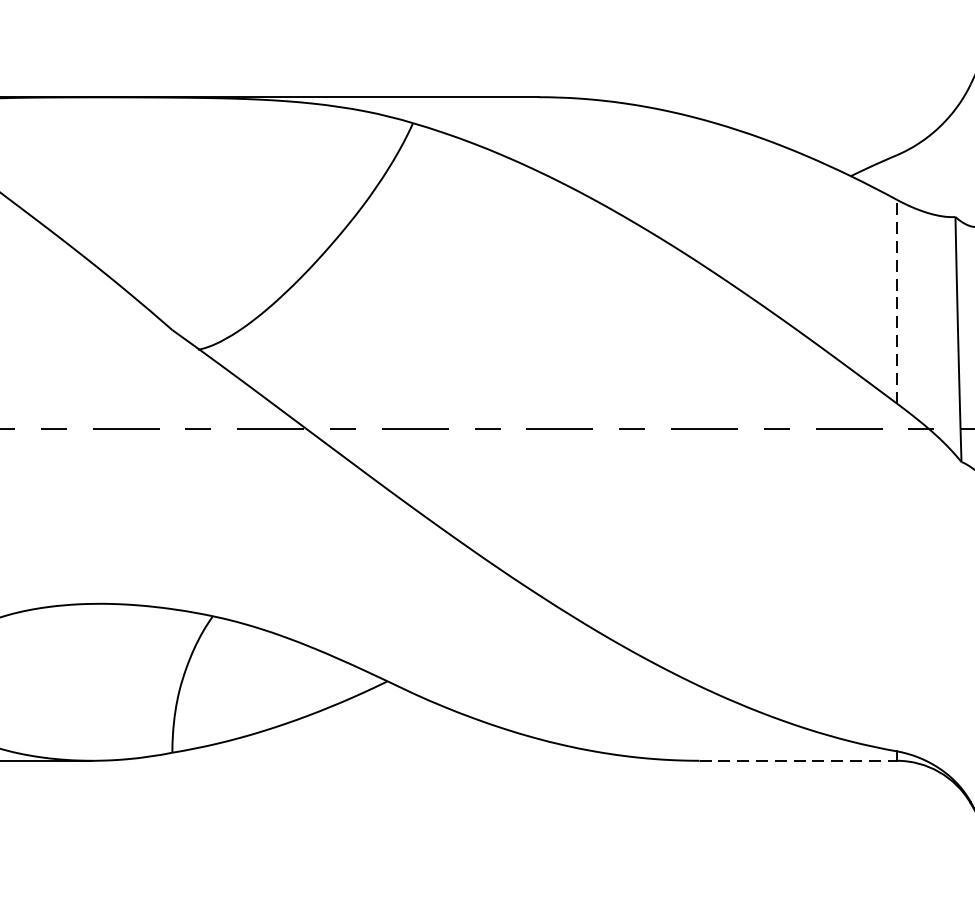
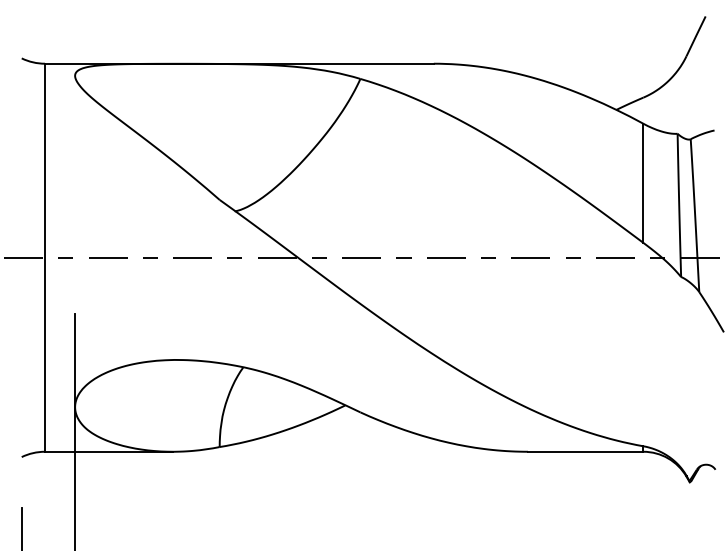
line: (897, 302) -> (643, 183), dashed -> solid
line: (797, 760) -> (585, 451), dashed -> solid

